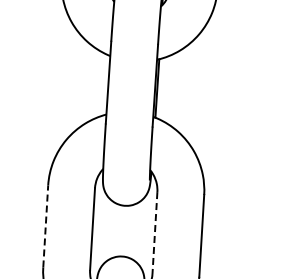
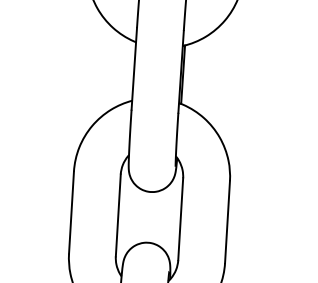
line: (45, 226) -> (71, 212), dashed -> solid
line: (154, 233) -> (180, 219), dashed -> solid

